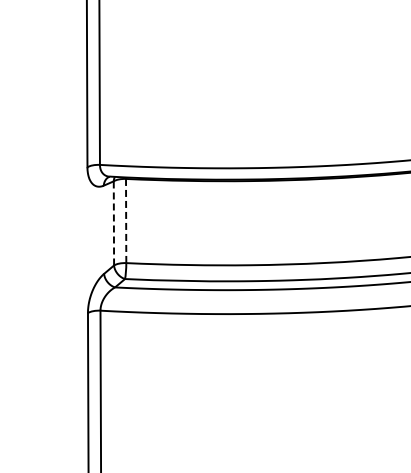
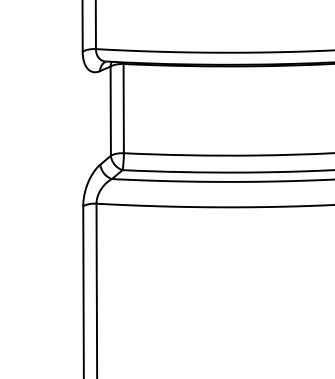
line: (126, 221) -> (124, 109), dashed -> solid
line: (113, 222) -> (110, 110), dashed -> solid

